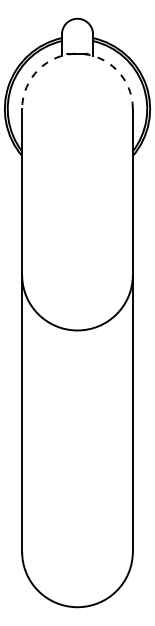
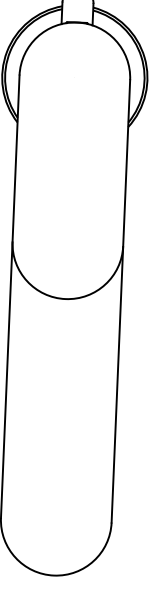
arc: (77, 53) -> (77, 22), dashed -> solid

